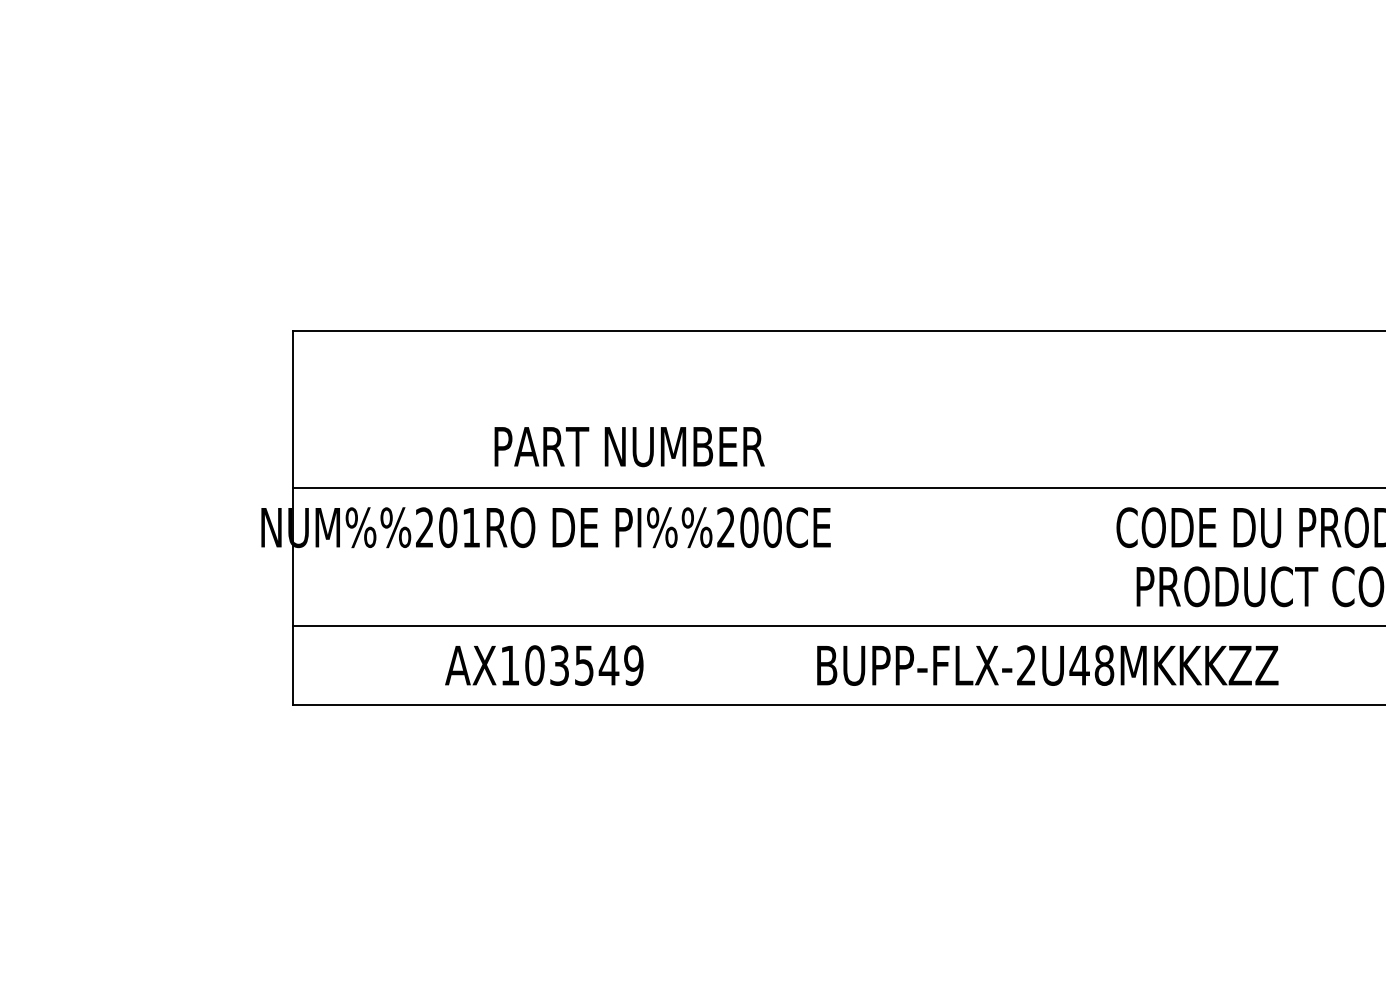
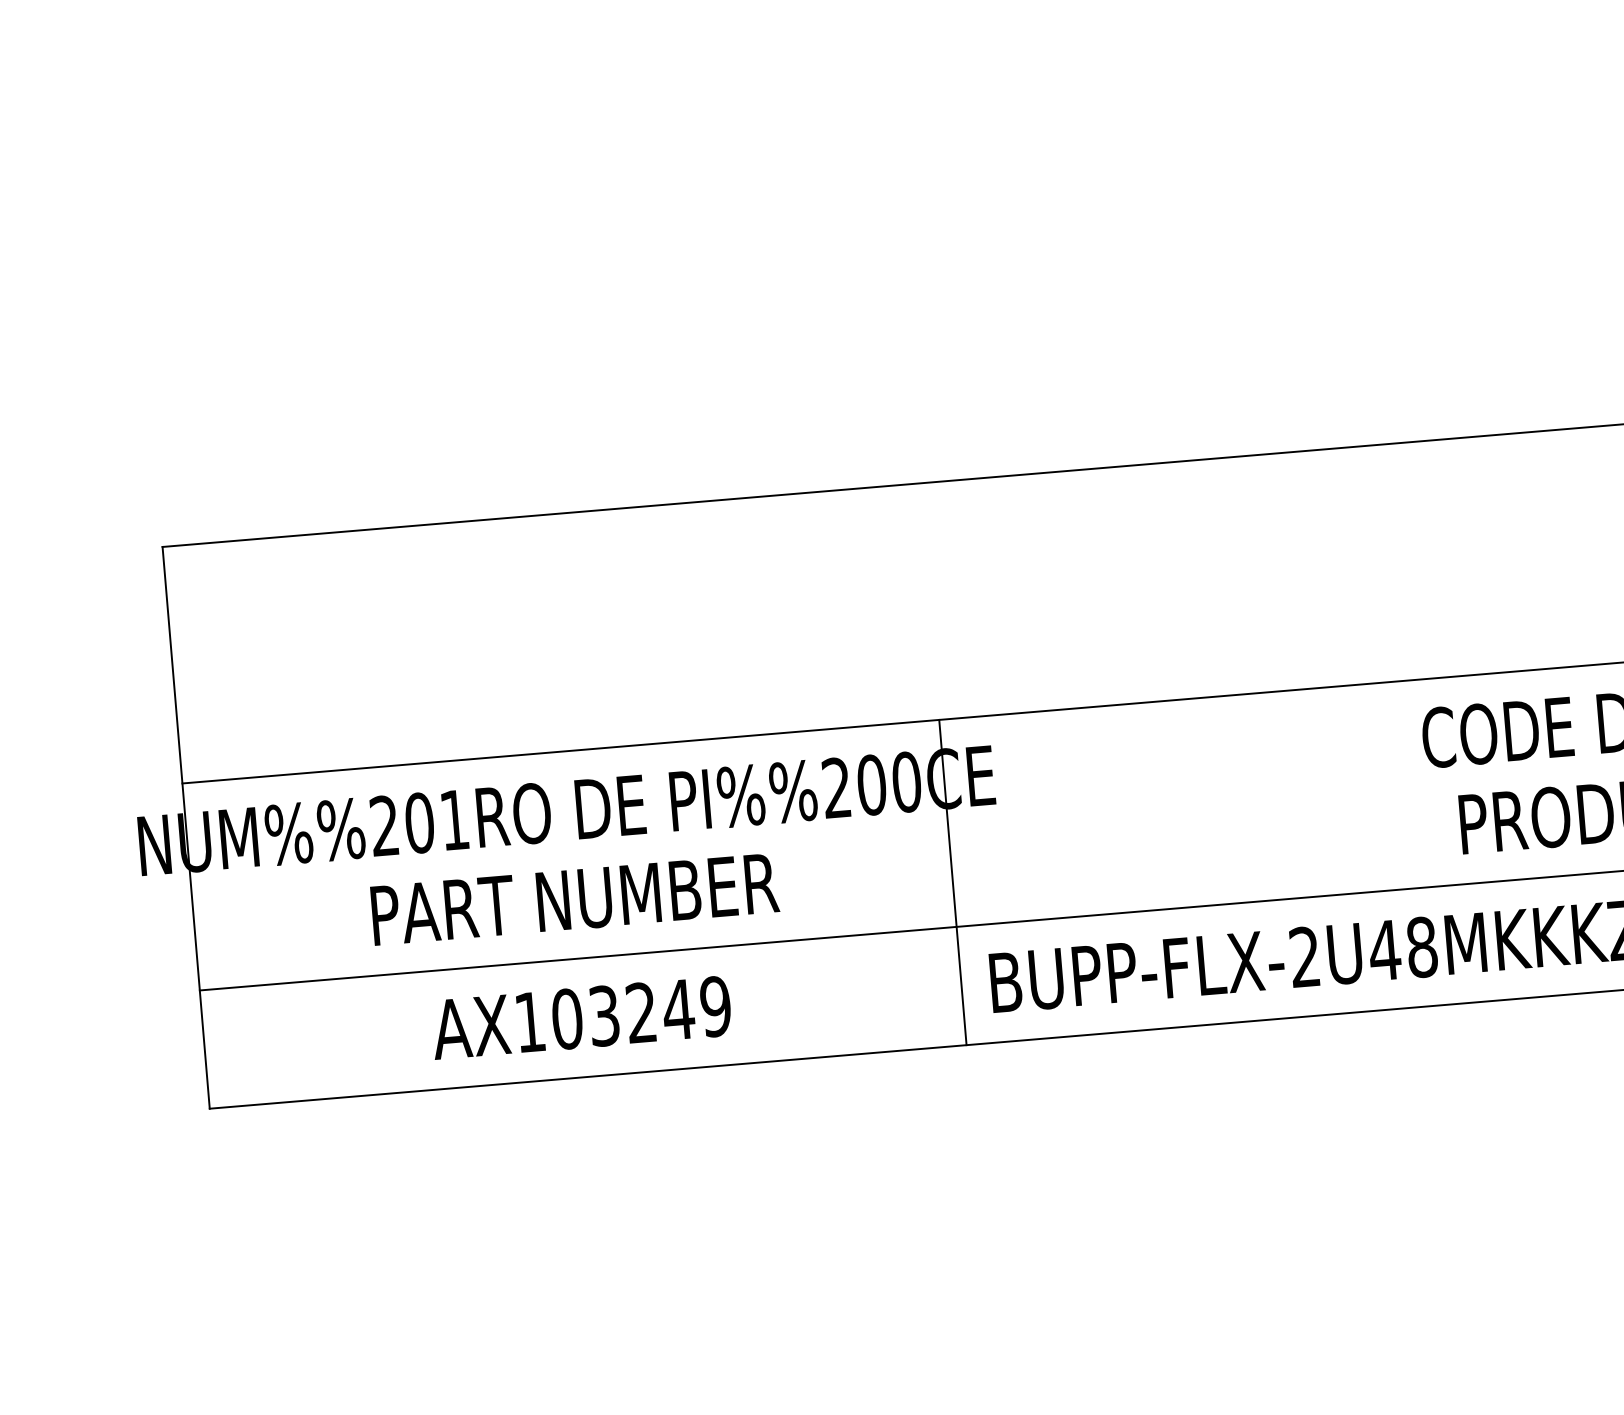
text: (629, 447) -> (574, 900), moved
line: (797, 596) -> (952, 882), added
text: (584, 665) -> (641, 1012), AX103549 -> AX103249

